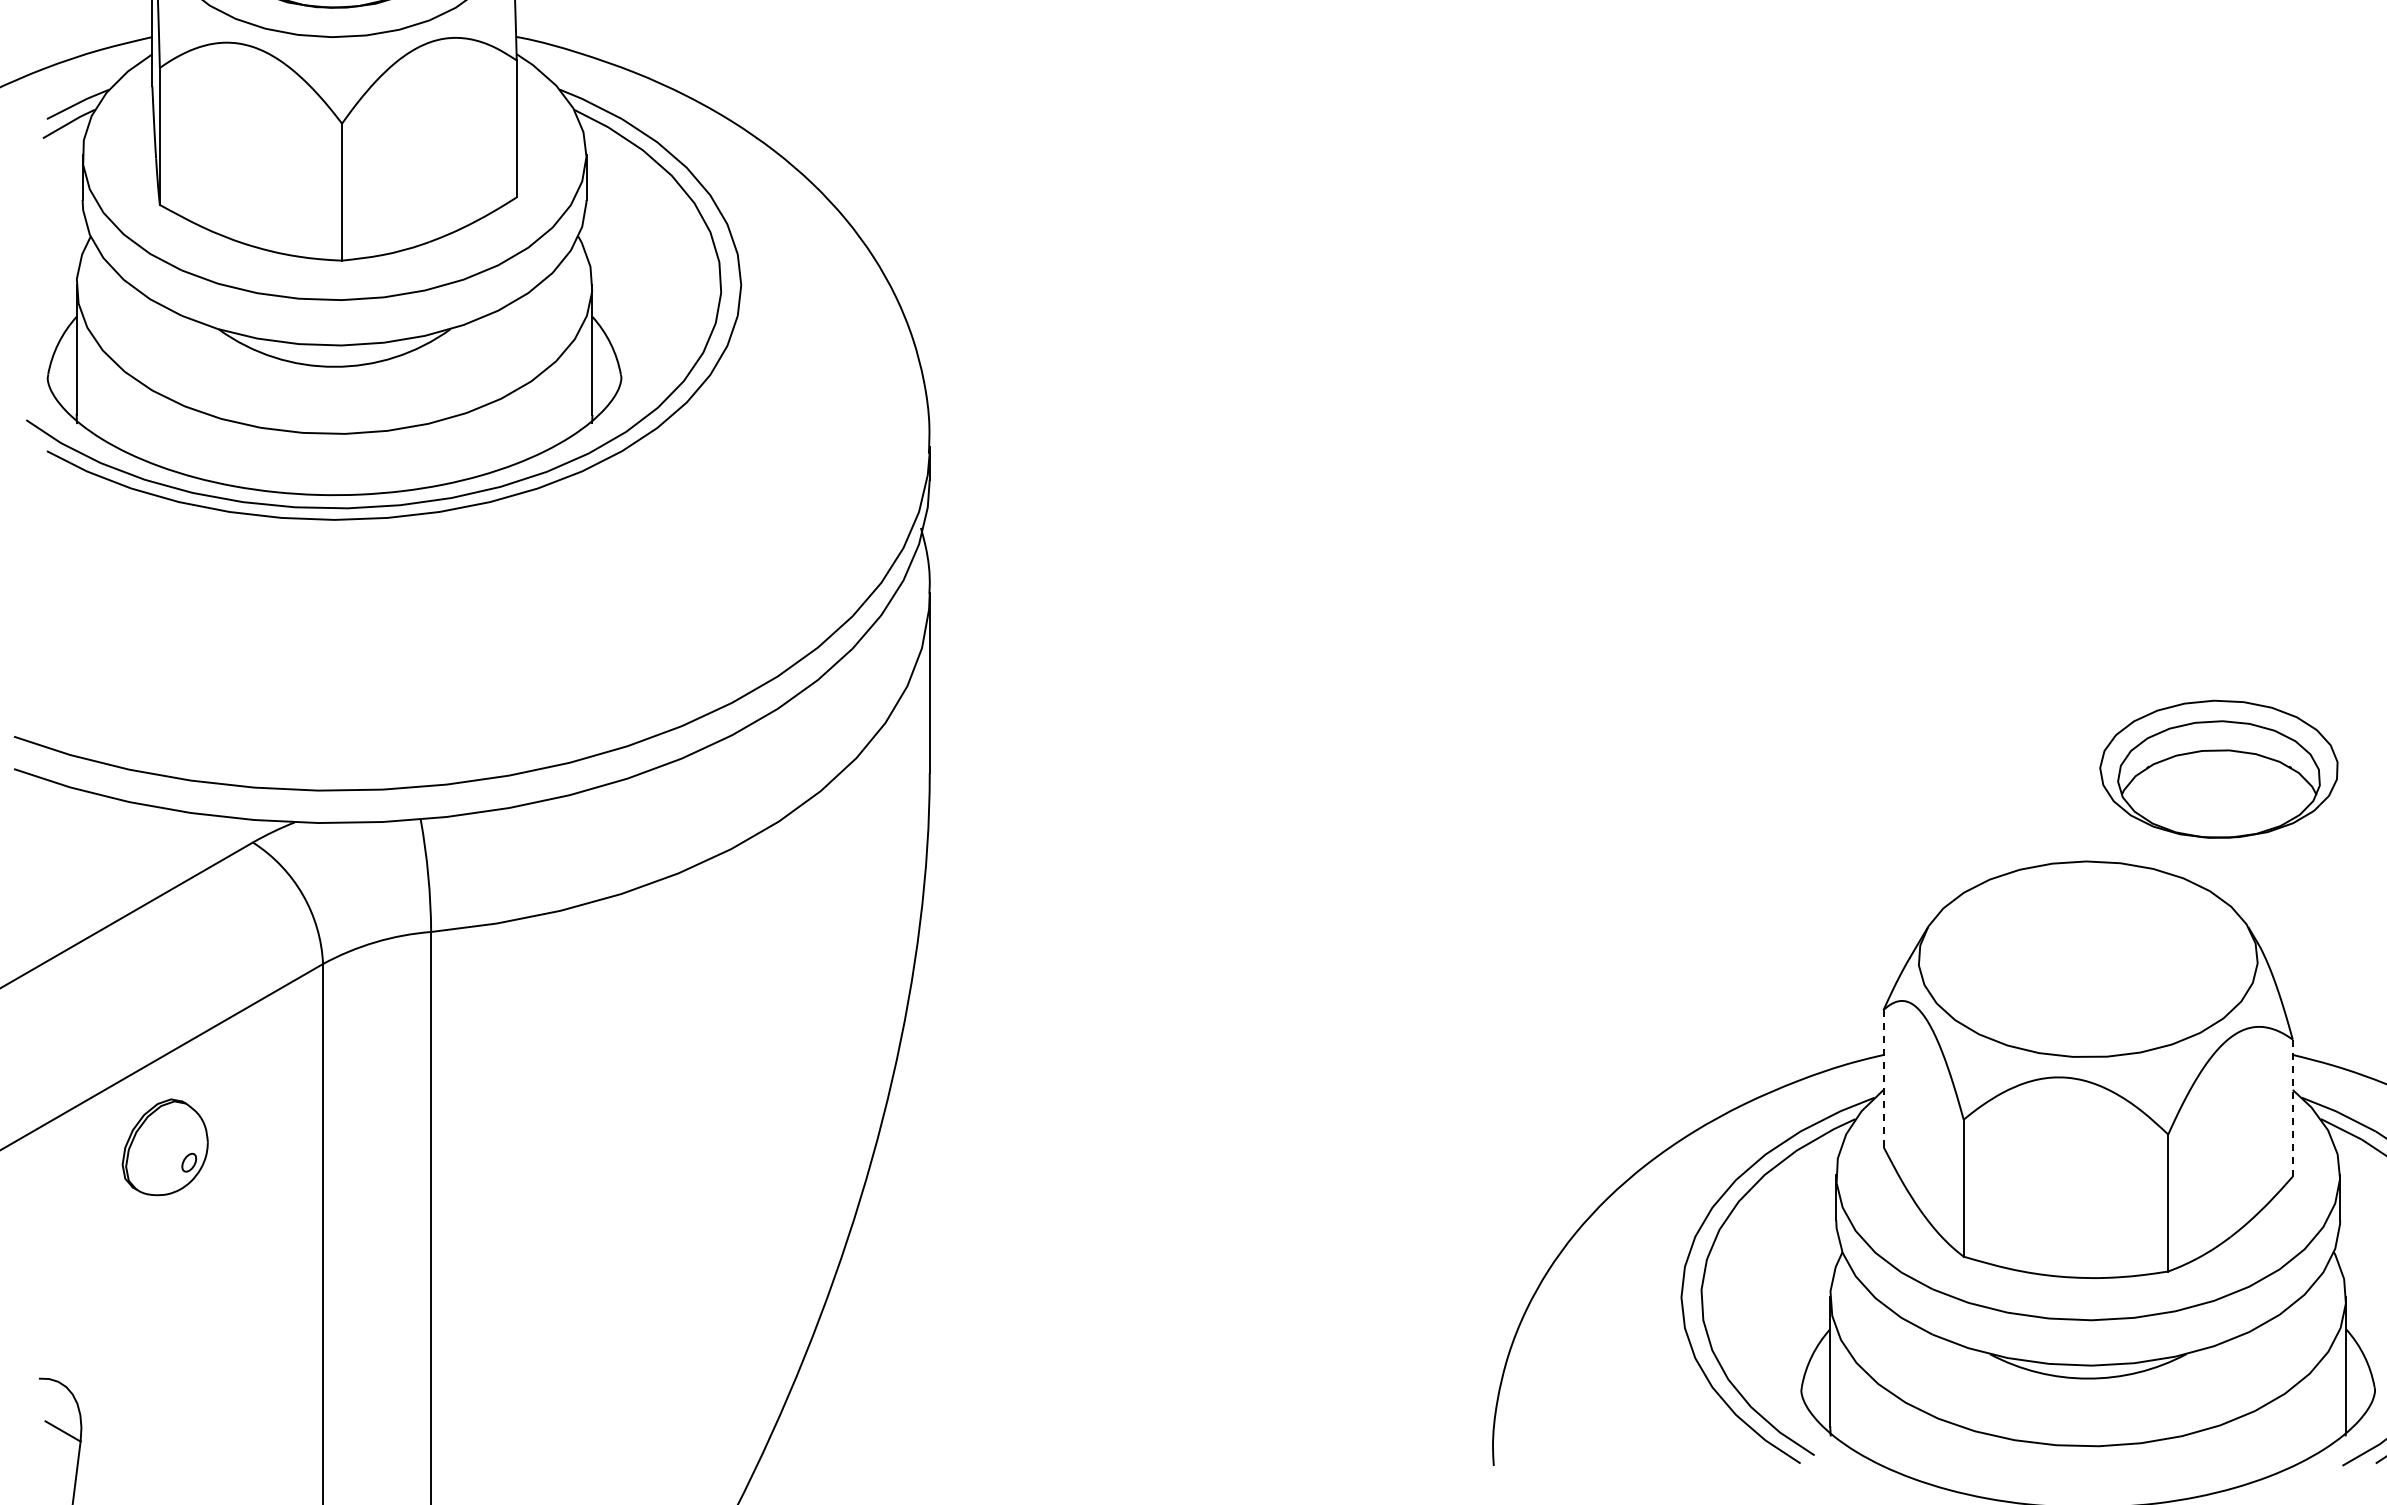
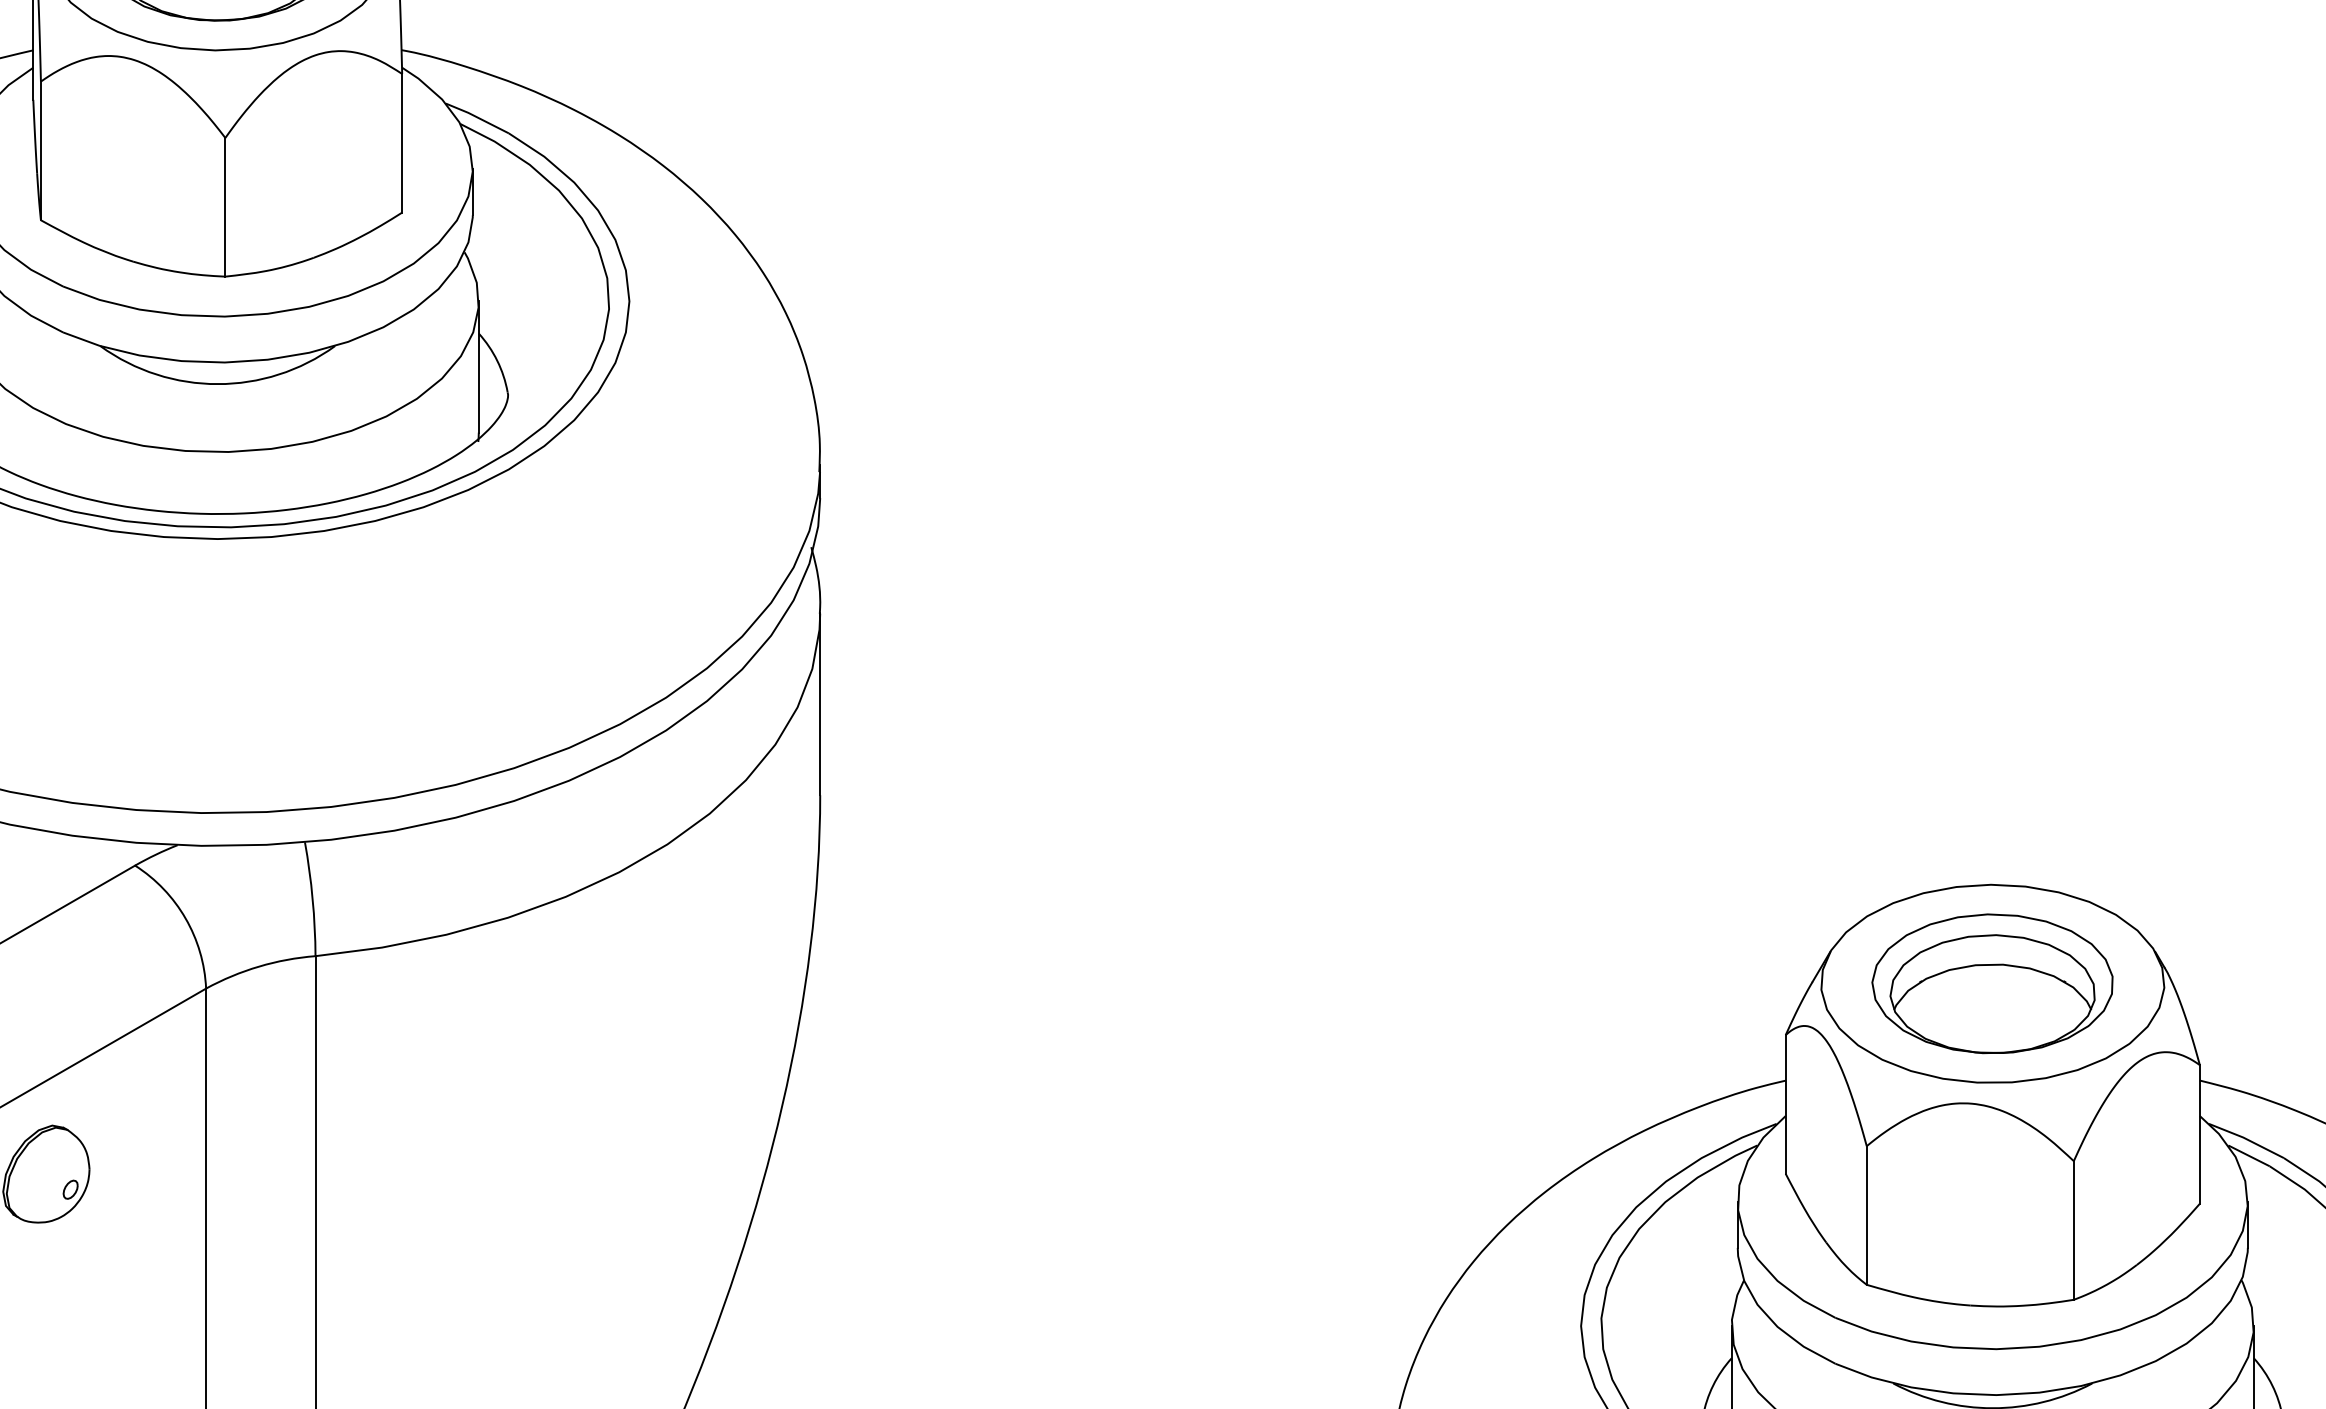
part: (2218, 768) -> (1992, 982), moved
line: (1883, 1078) -> (1785, 1104), dashed -> solid
line: (2292, 1107) -> (2199, 1133), dashed -> solid

